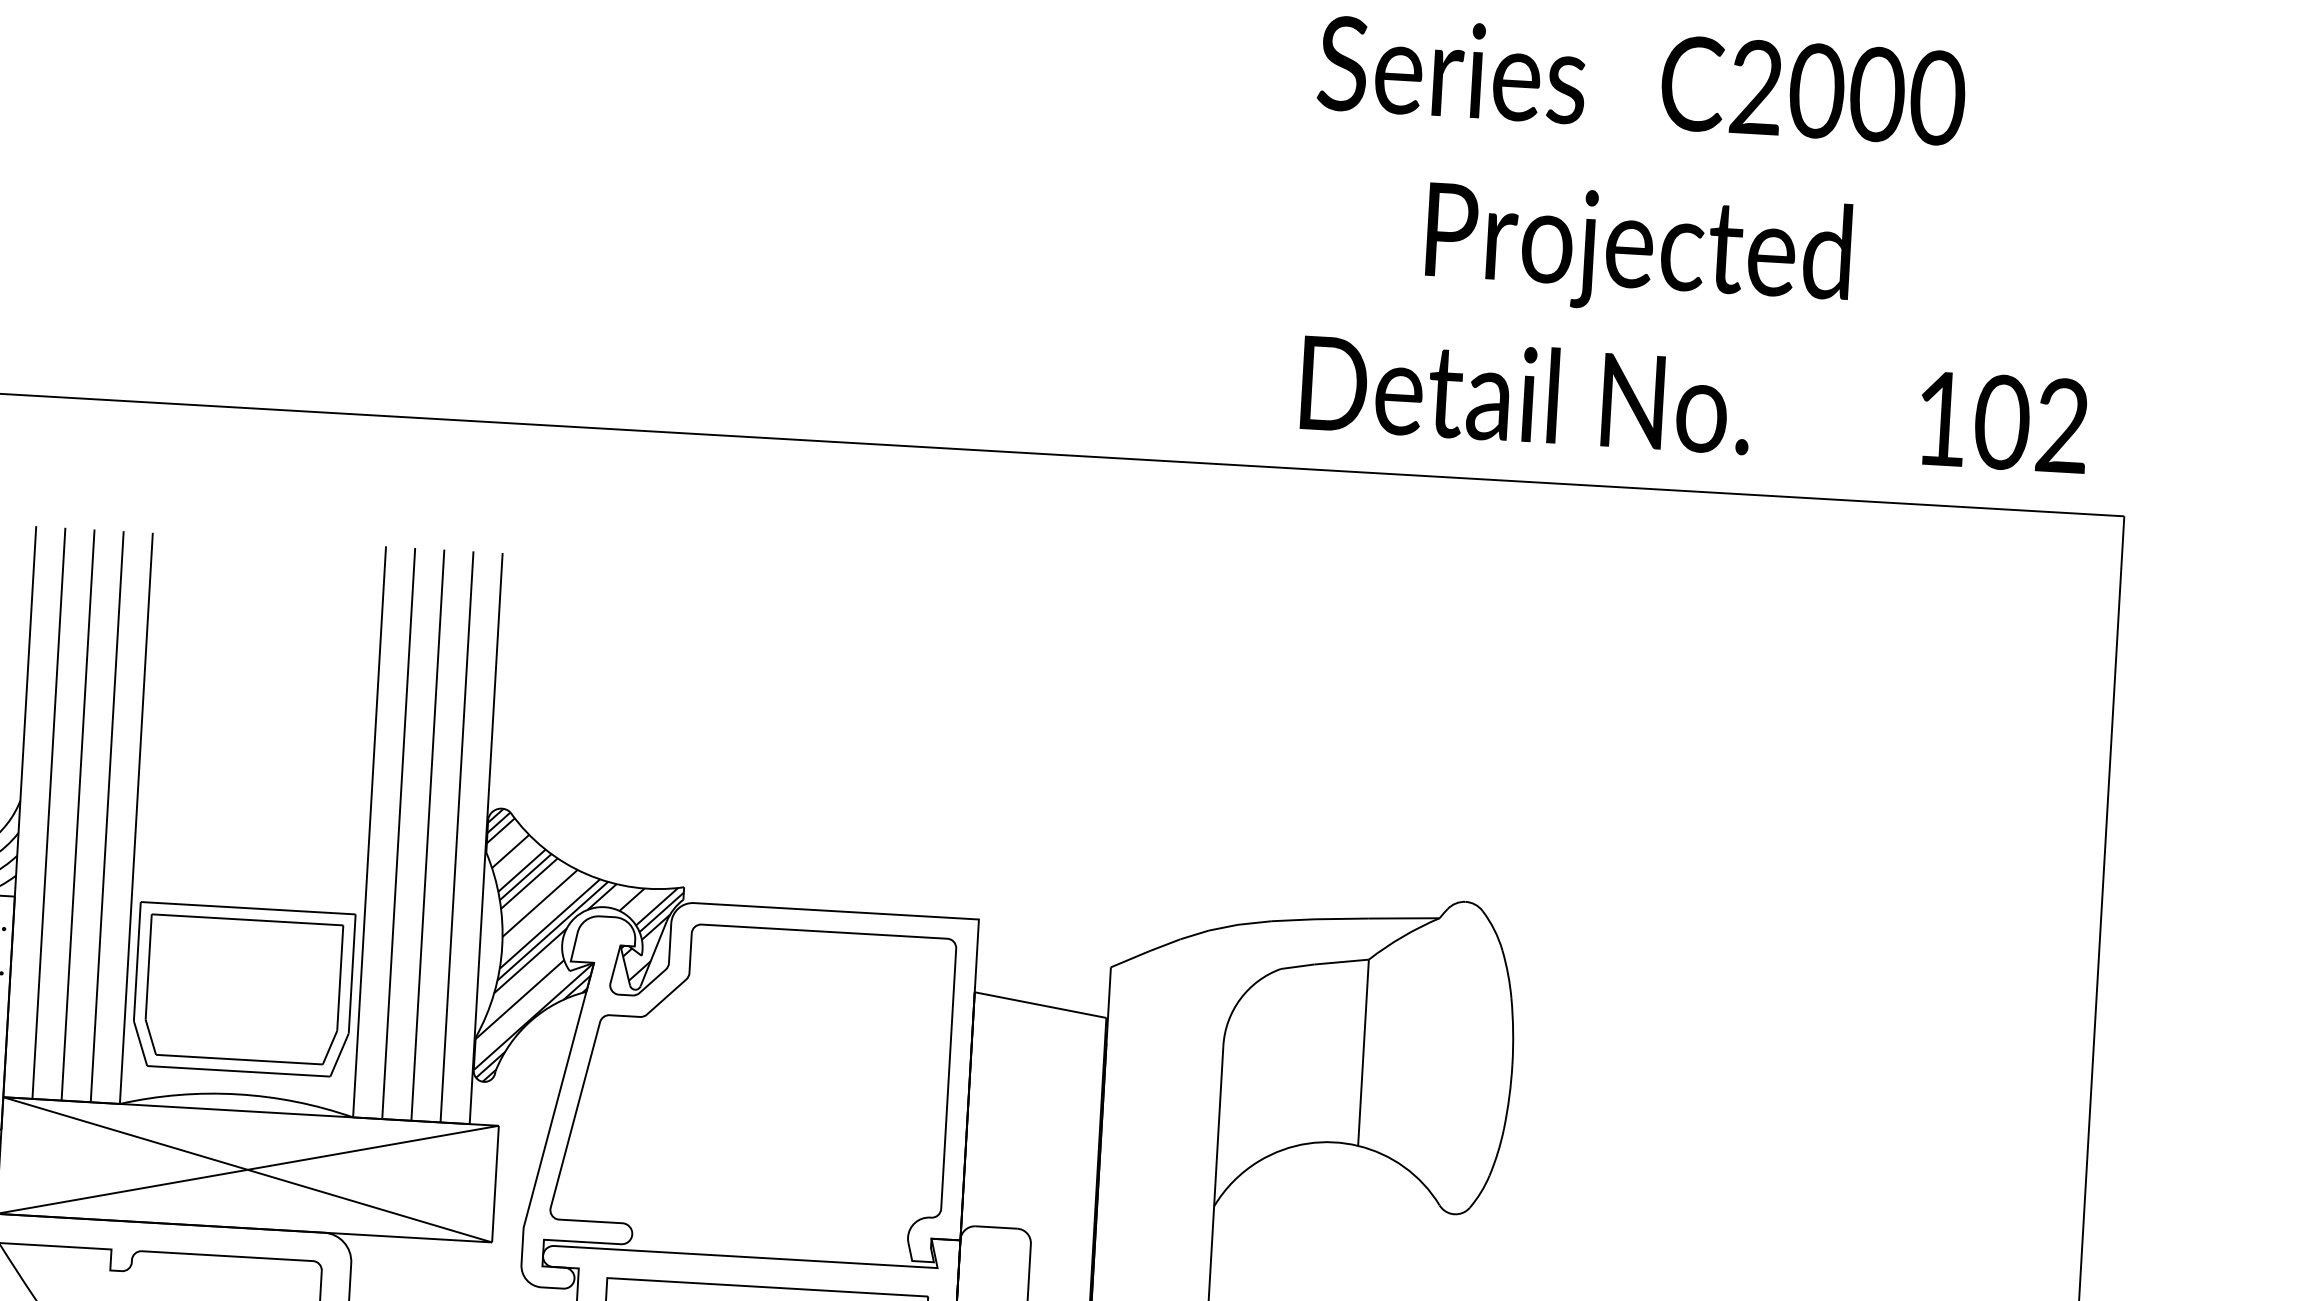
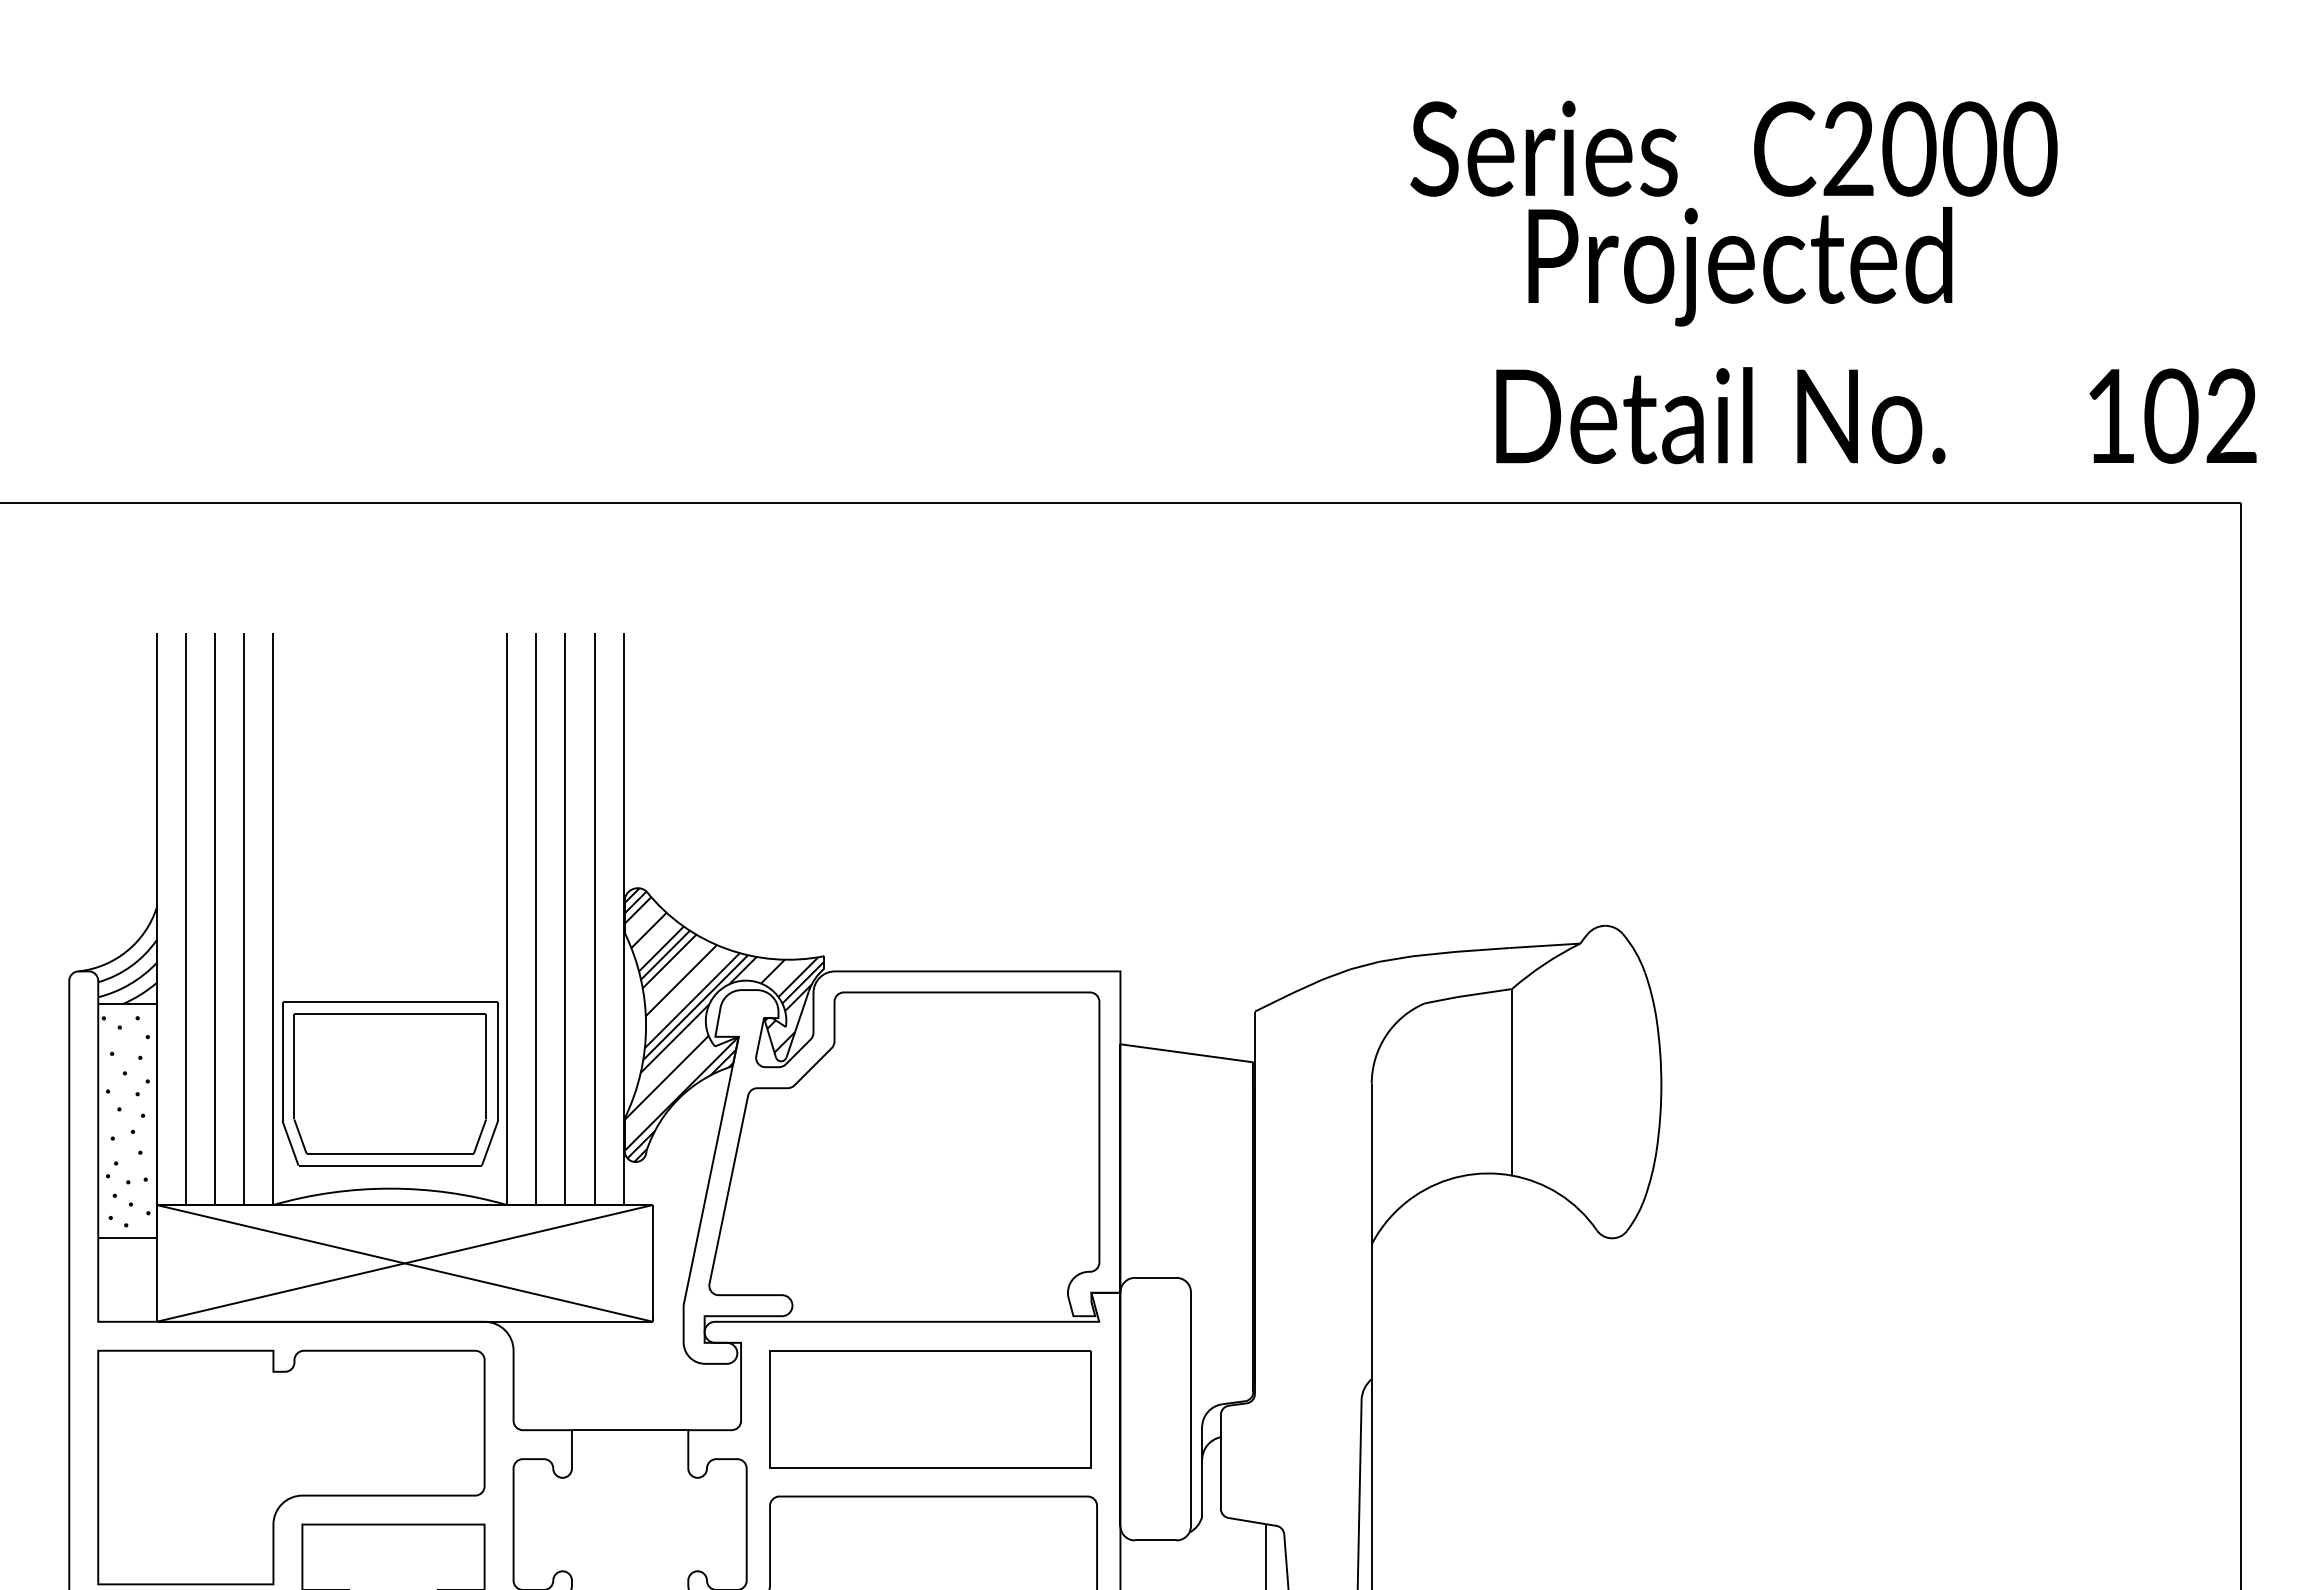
text: (1641, 80) -> (1733, 148), moved
text: (1526, 394) -> (1720, 415), moved
text: (2003, 421) -> (2172, 415), moved

